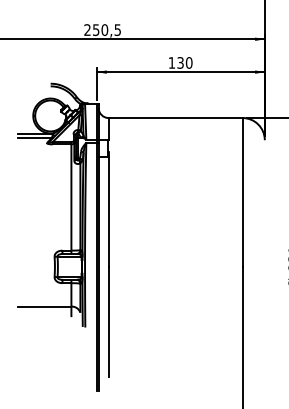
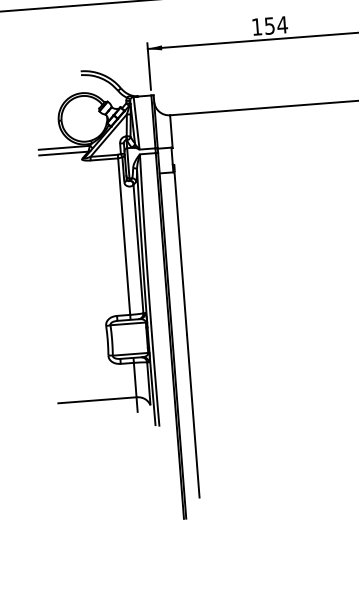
text: (184, 62) -> (275, 24), 130 -> 154

